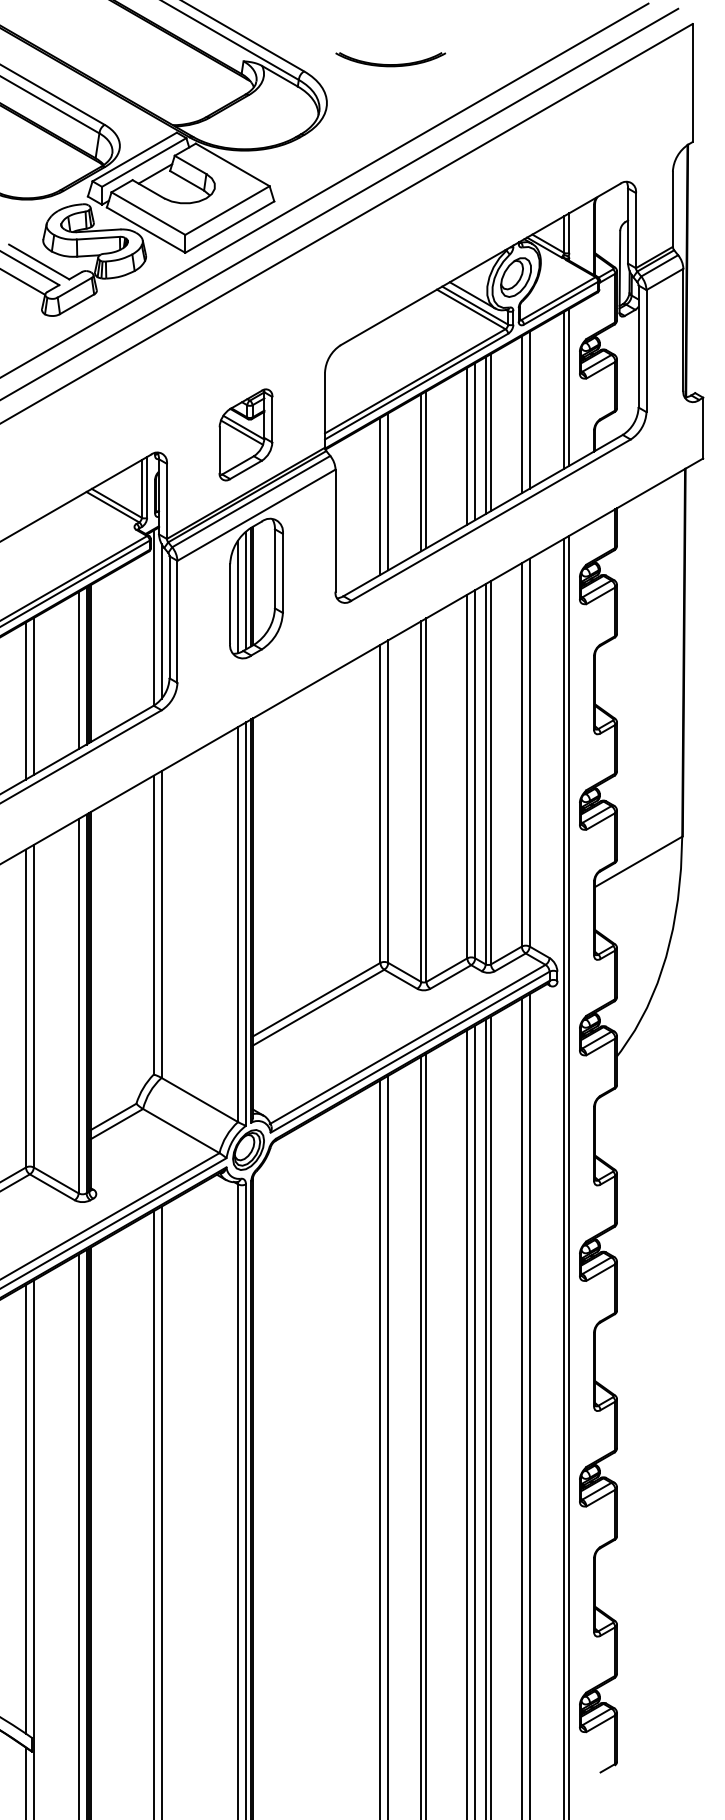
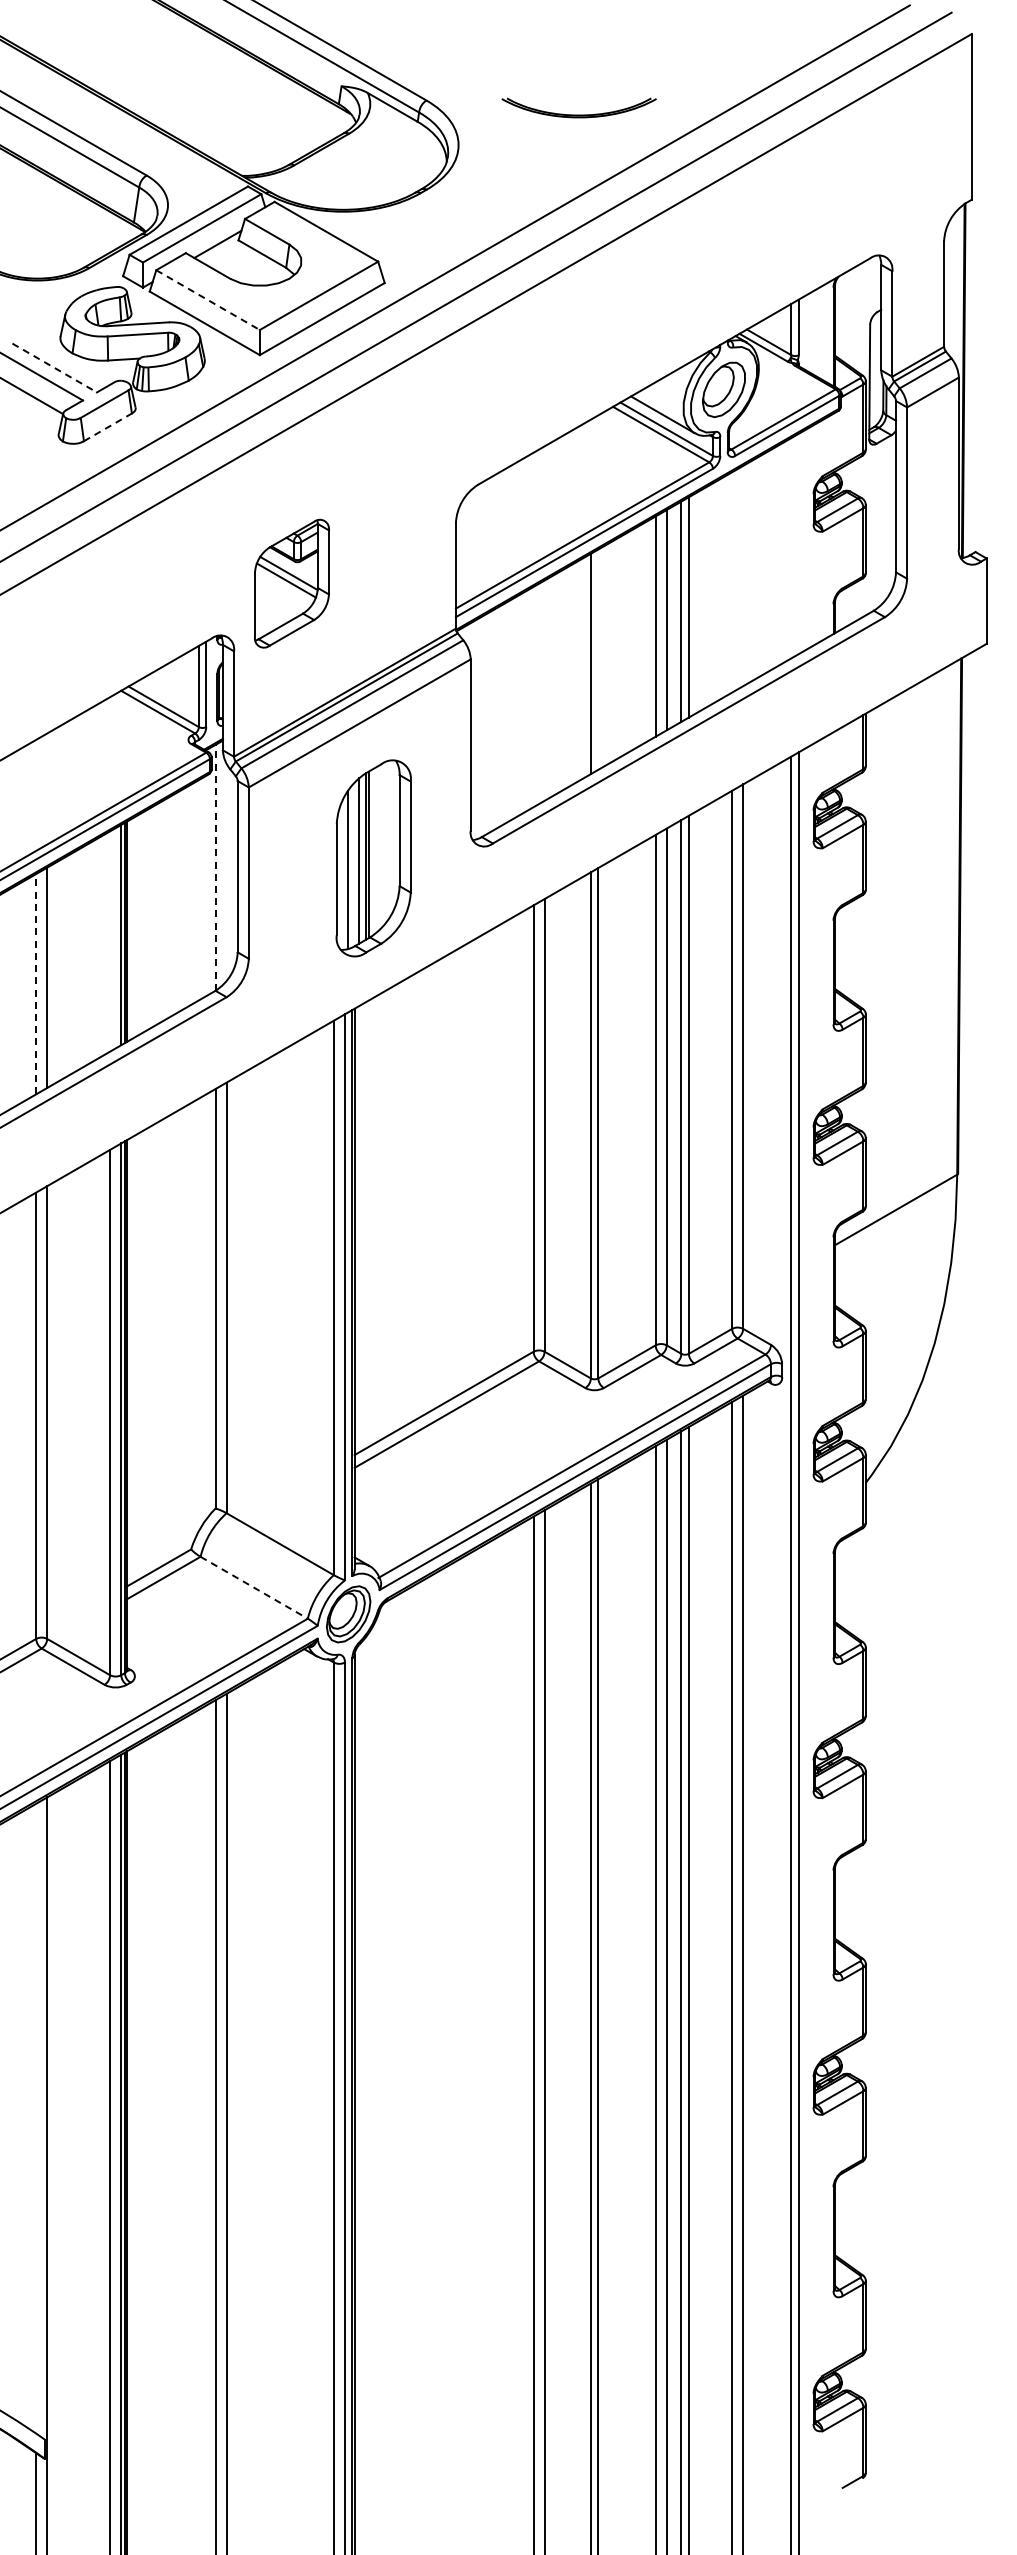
part: (390, 64) -> (578, 114), moved
line: (148, 213) -> (208, 300), solid -> dashed
line: (39, 262) -> (54, 368), solid -> dashed
line: (76, 304) -> (107, 427), solid -> dashed
line: (569, 387) -> (798, 543), removed
line: (564, 390) -> (791, 548), removed
line: (529, 409) -> (743, 575), removed
line: (522, 414) -> (732, 582), removed
part: (245, 434) -> (291, 583), moved
line: (426, 469) -> (598, 659), removed
line: (388, 491) -> (544, 690), removed
line: (380, 496) -> (533, 696), removed
part: (256, 588) -> (373, 858), moved
line: (153, 617) -> (215, 867), solid -> dashed
line: (161, 620) -> (226, 871), removed
line: (78, 670) -> (110, 941), removed
line: (26, 700) -> (36, 983), solid -> dashed
line: (181, 1130) -> (254, 1587), solid -> dashed
line: (26, 1509) -> (36, 2118), removed

